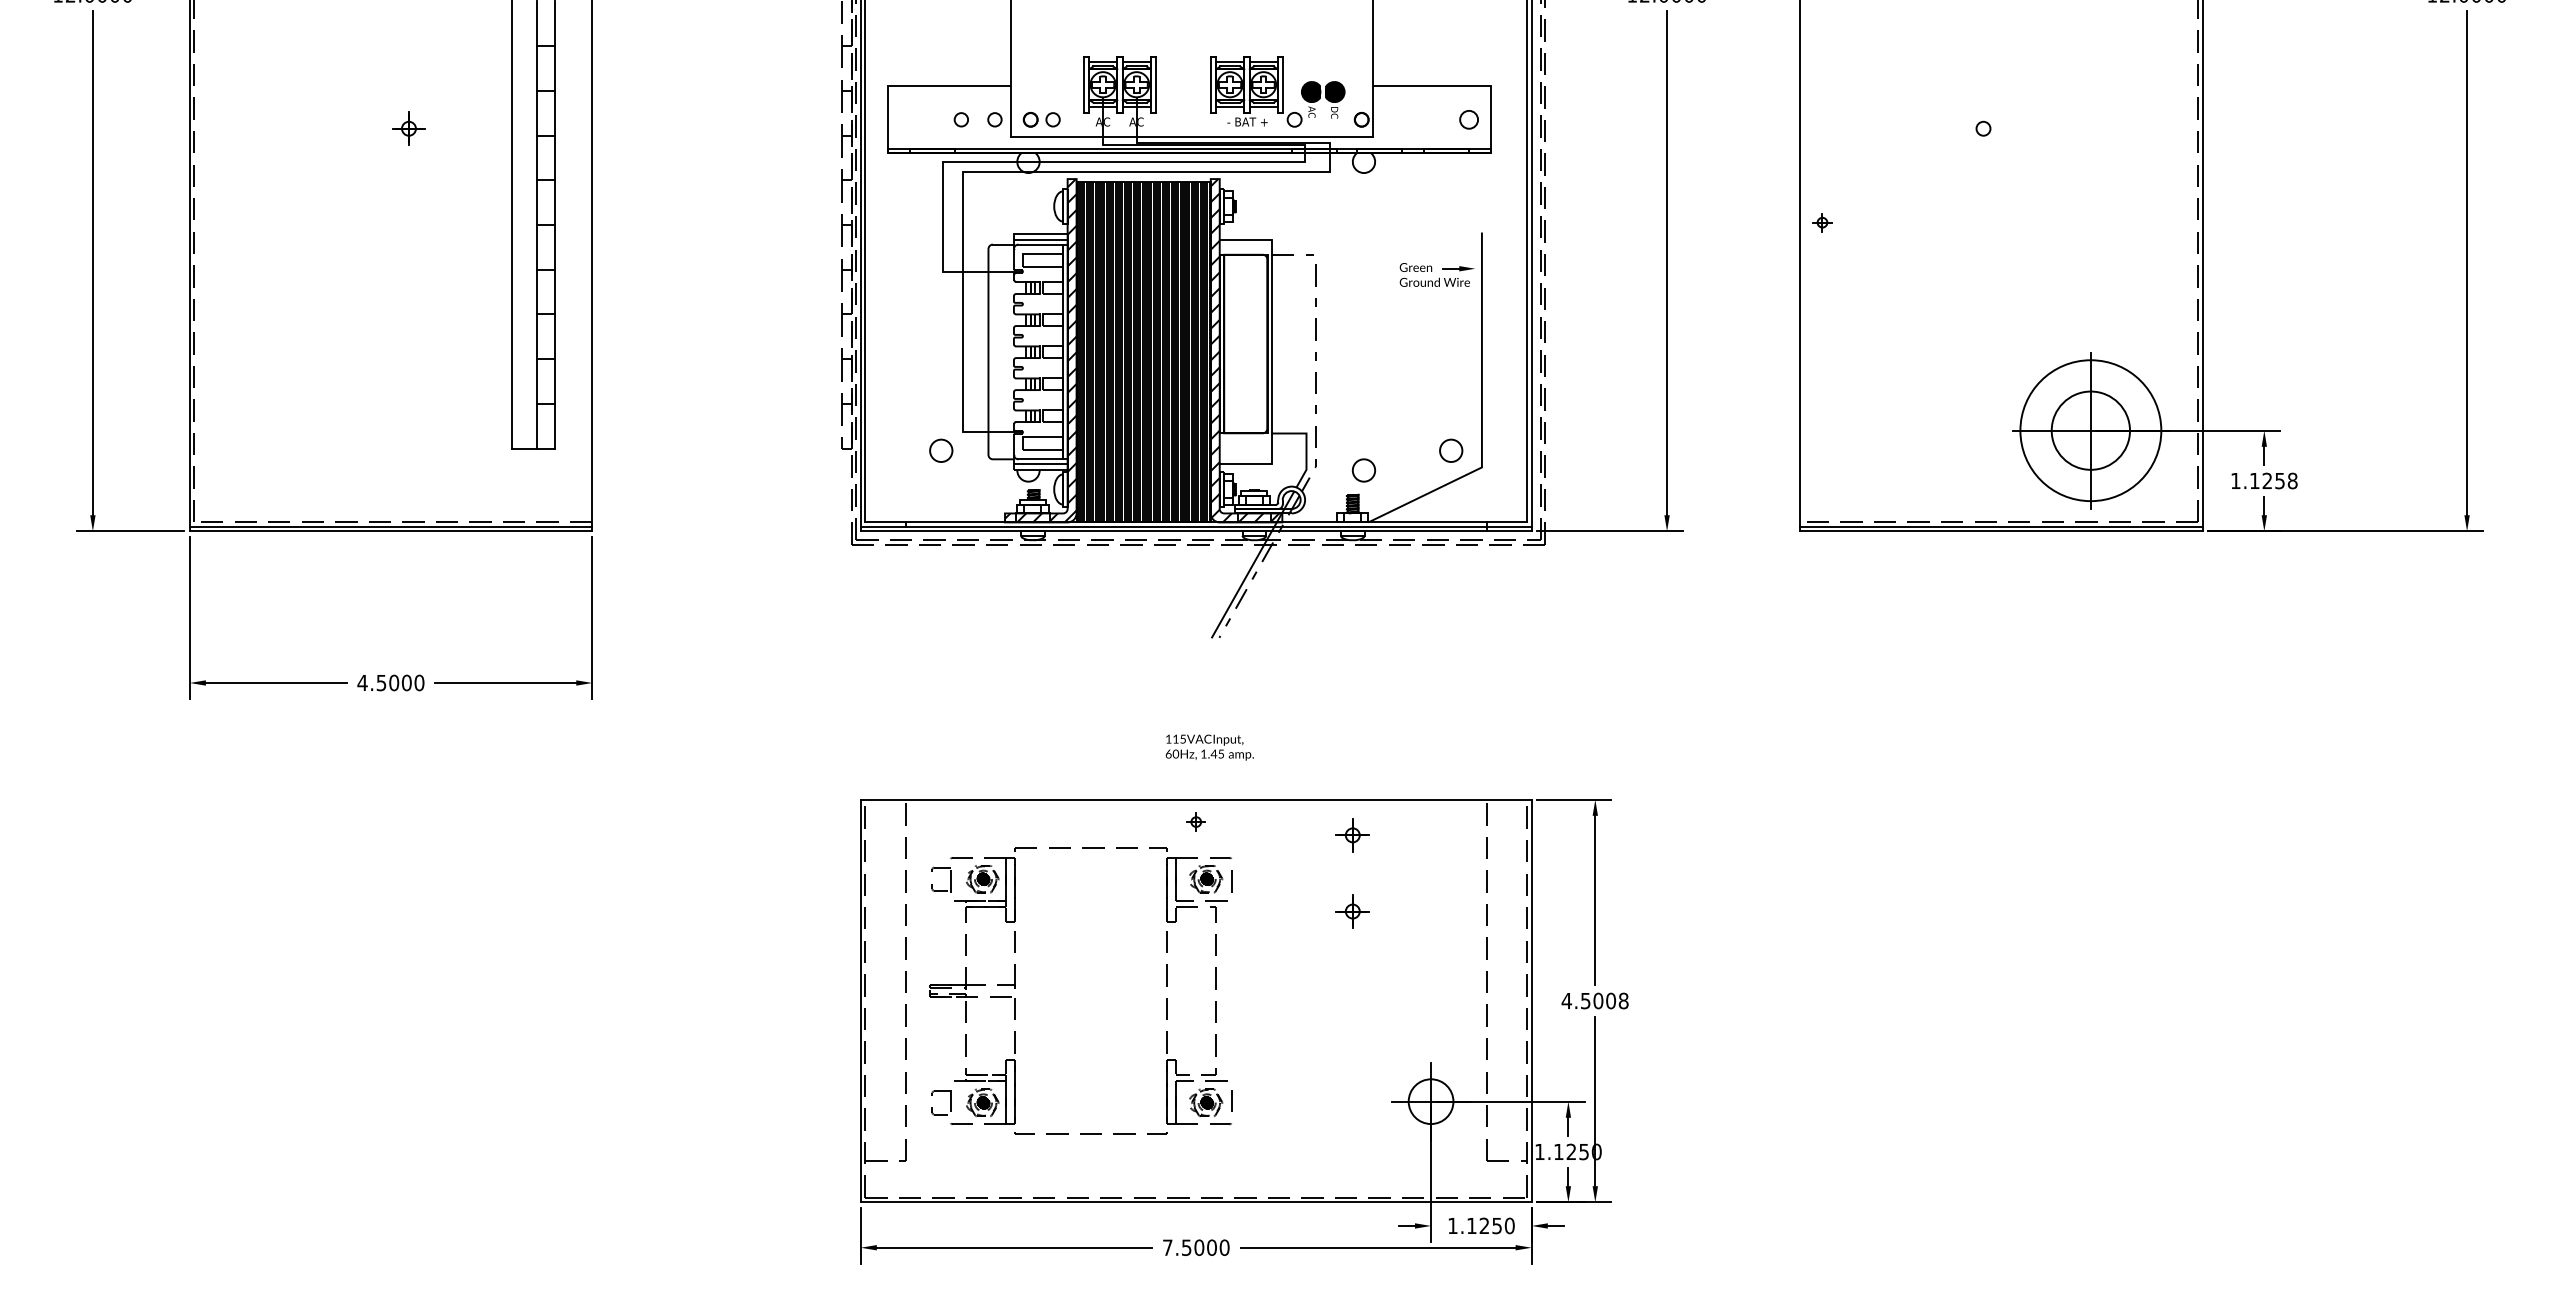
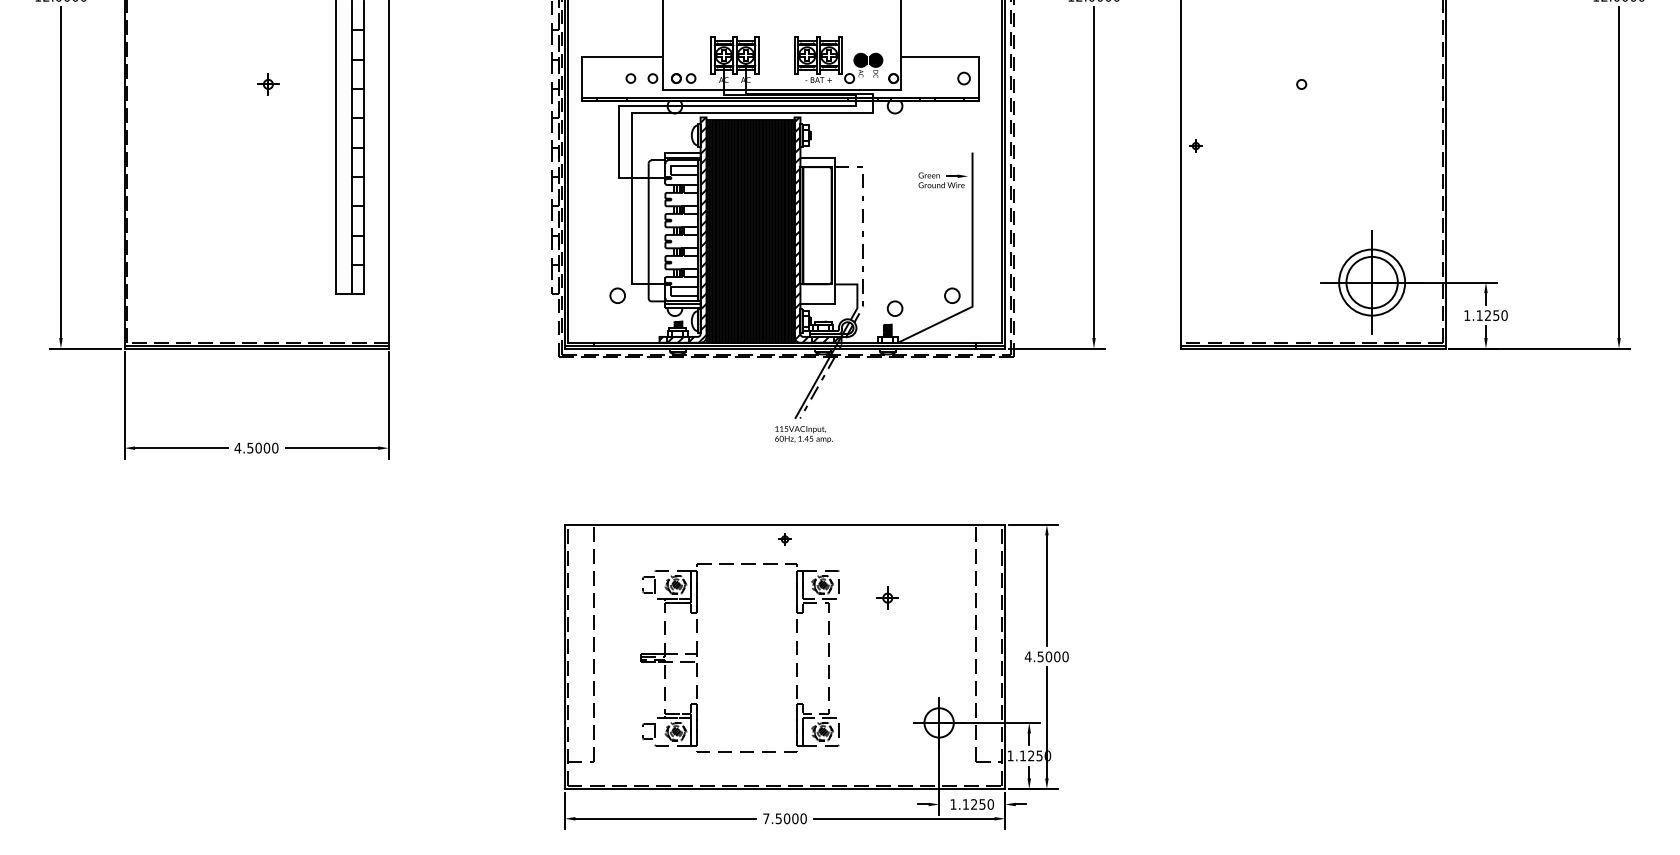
circle: (2091, 430) -> (1372, 282), size x0.71
text: (2292, 480) -> (1504, 315), 1.1258 -> 1.1250
text: (1209, 747) -> (803, 434), moved
part: (1352, 834) -> (887, 547), removed
part: (1015, 988) -> (697, 656), moved
text: (1623, 1000) -> (1065, 656), 4.5008 -> 4.5000

